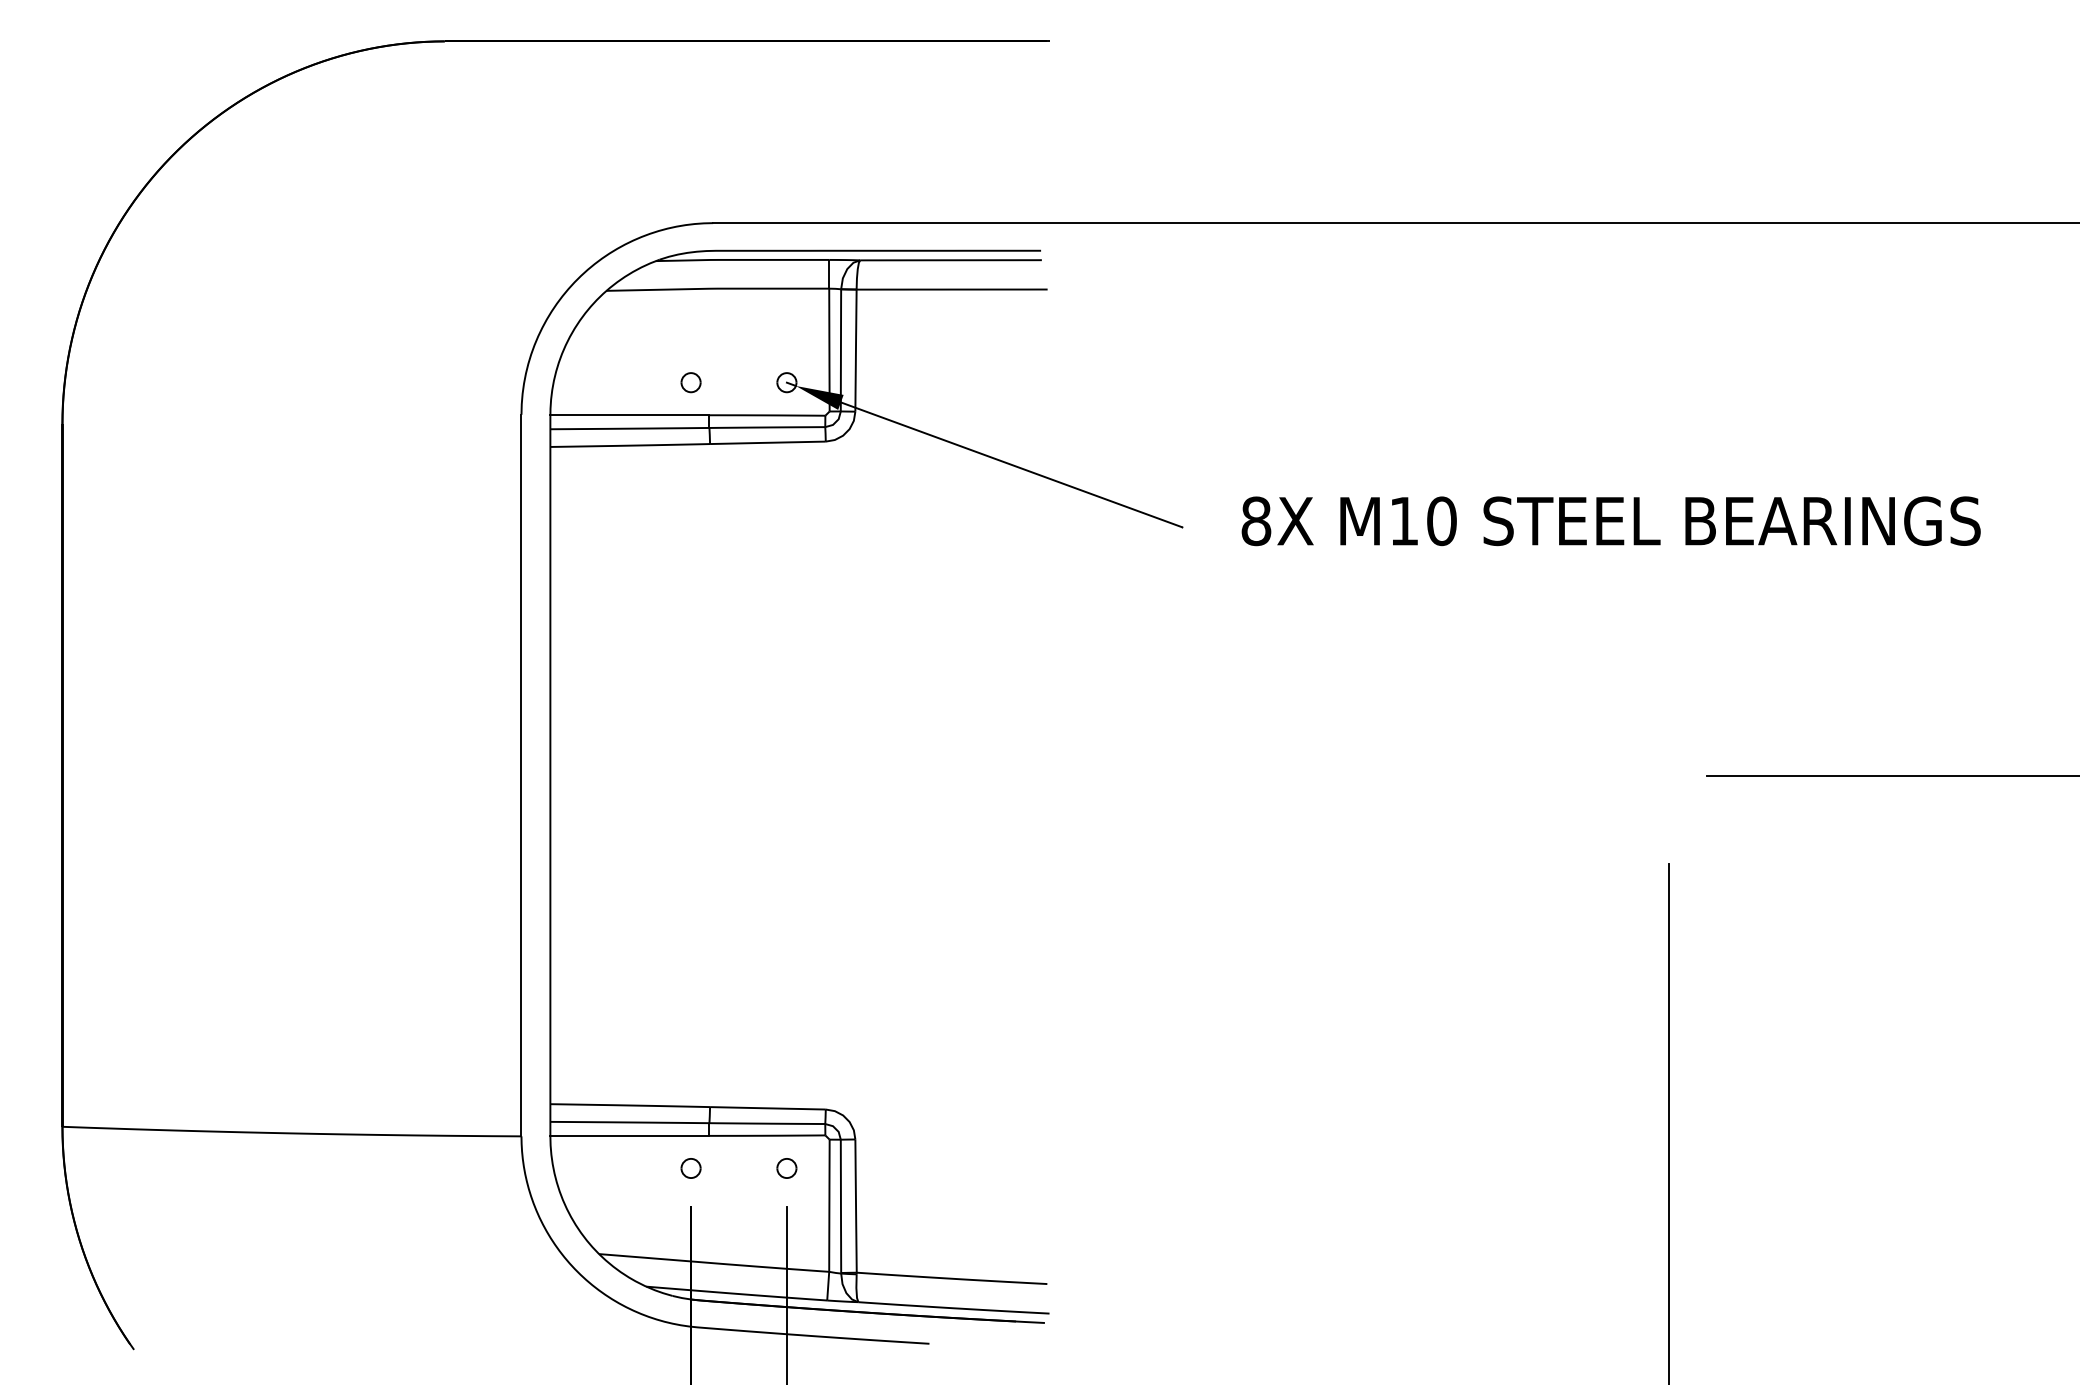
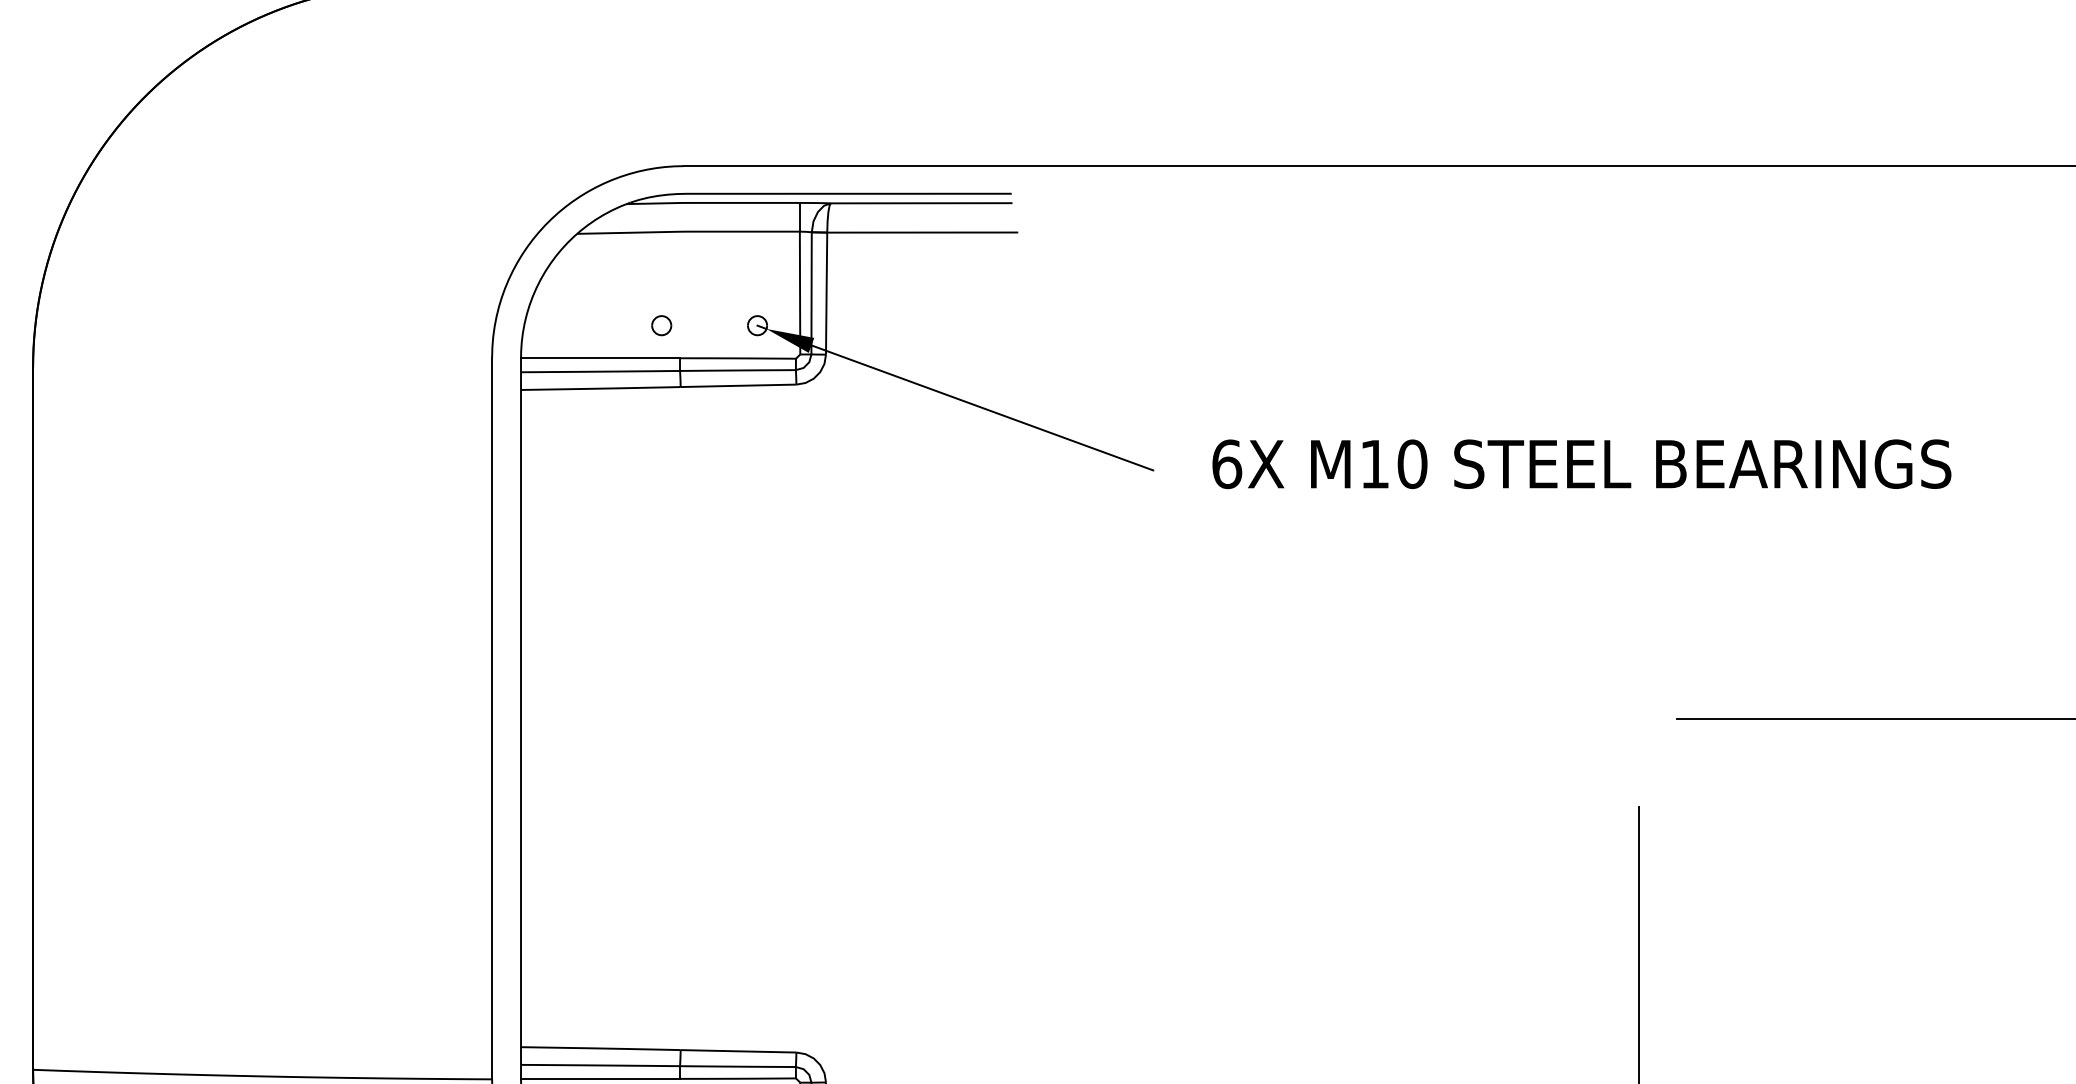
text: (1256, 520) -> (1227, 463), 8X -> 6X

